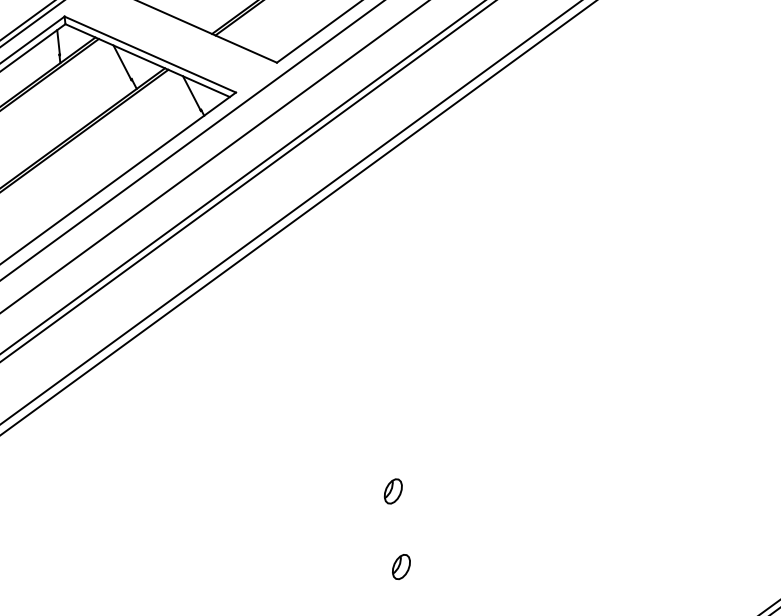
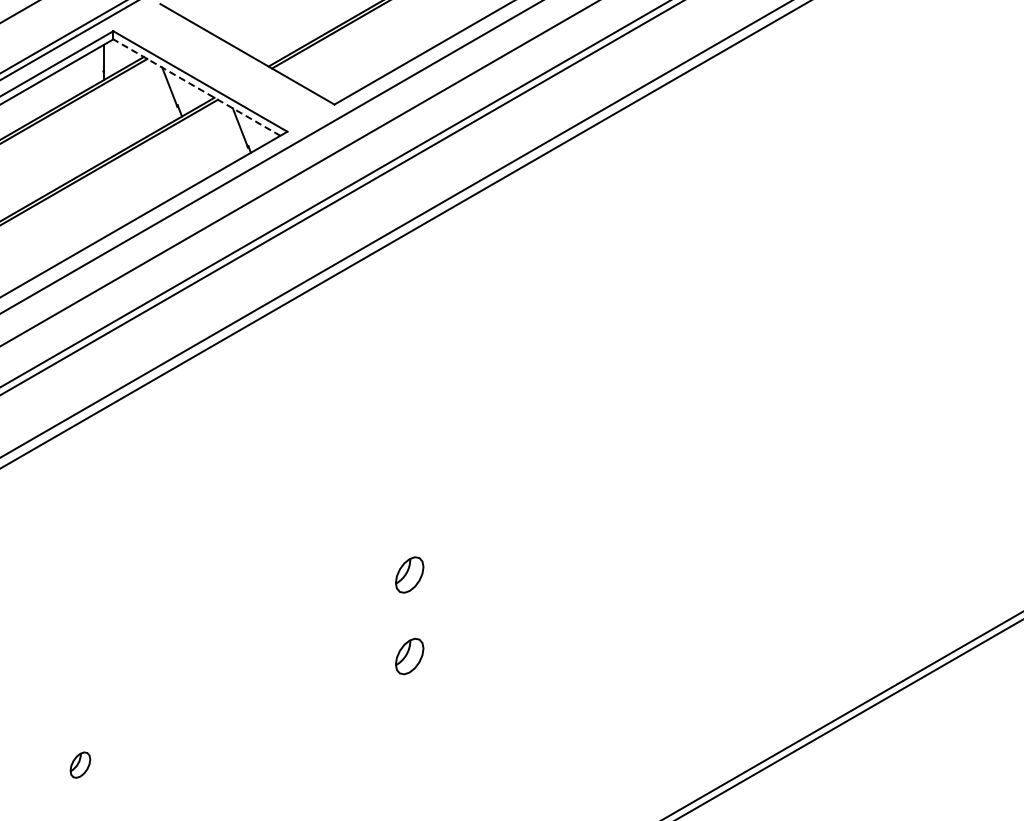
line: (147, 60) -> (196, 87), solid -> dashed
part: (393, 491) -> (409, 574), size x1.4
part: (401, 567) -> (409, 656), size x1.4

